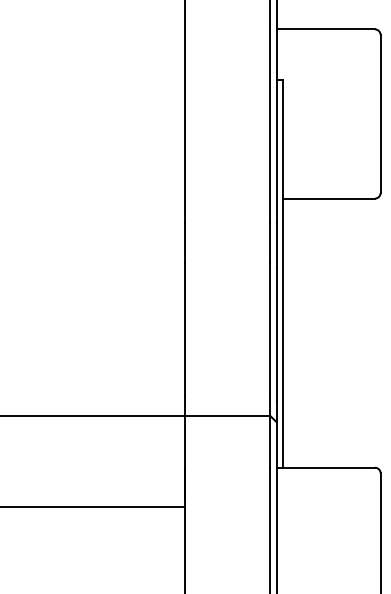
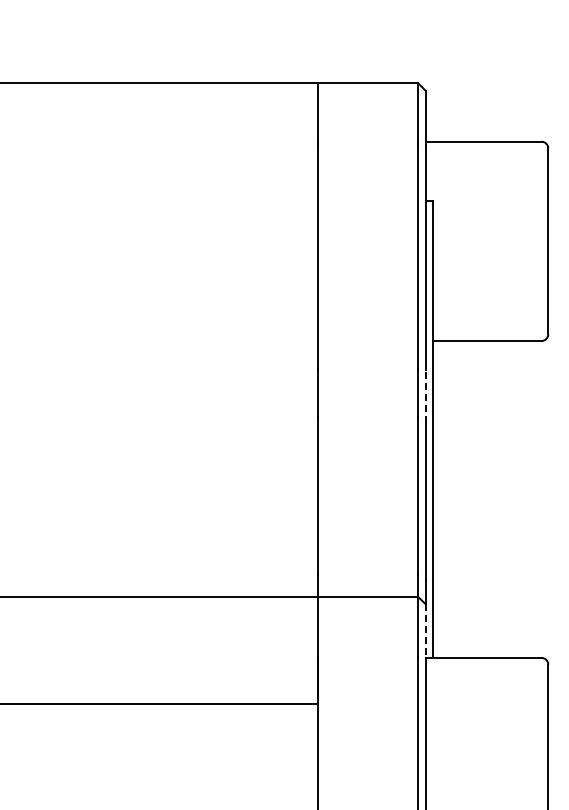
line: (276, 244) -> (425, 395), solid -> dashed
line: (276, 445) -> (425, 631), solid -> dashed

